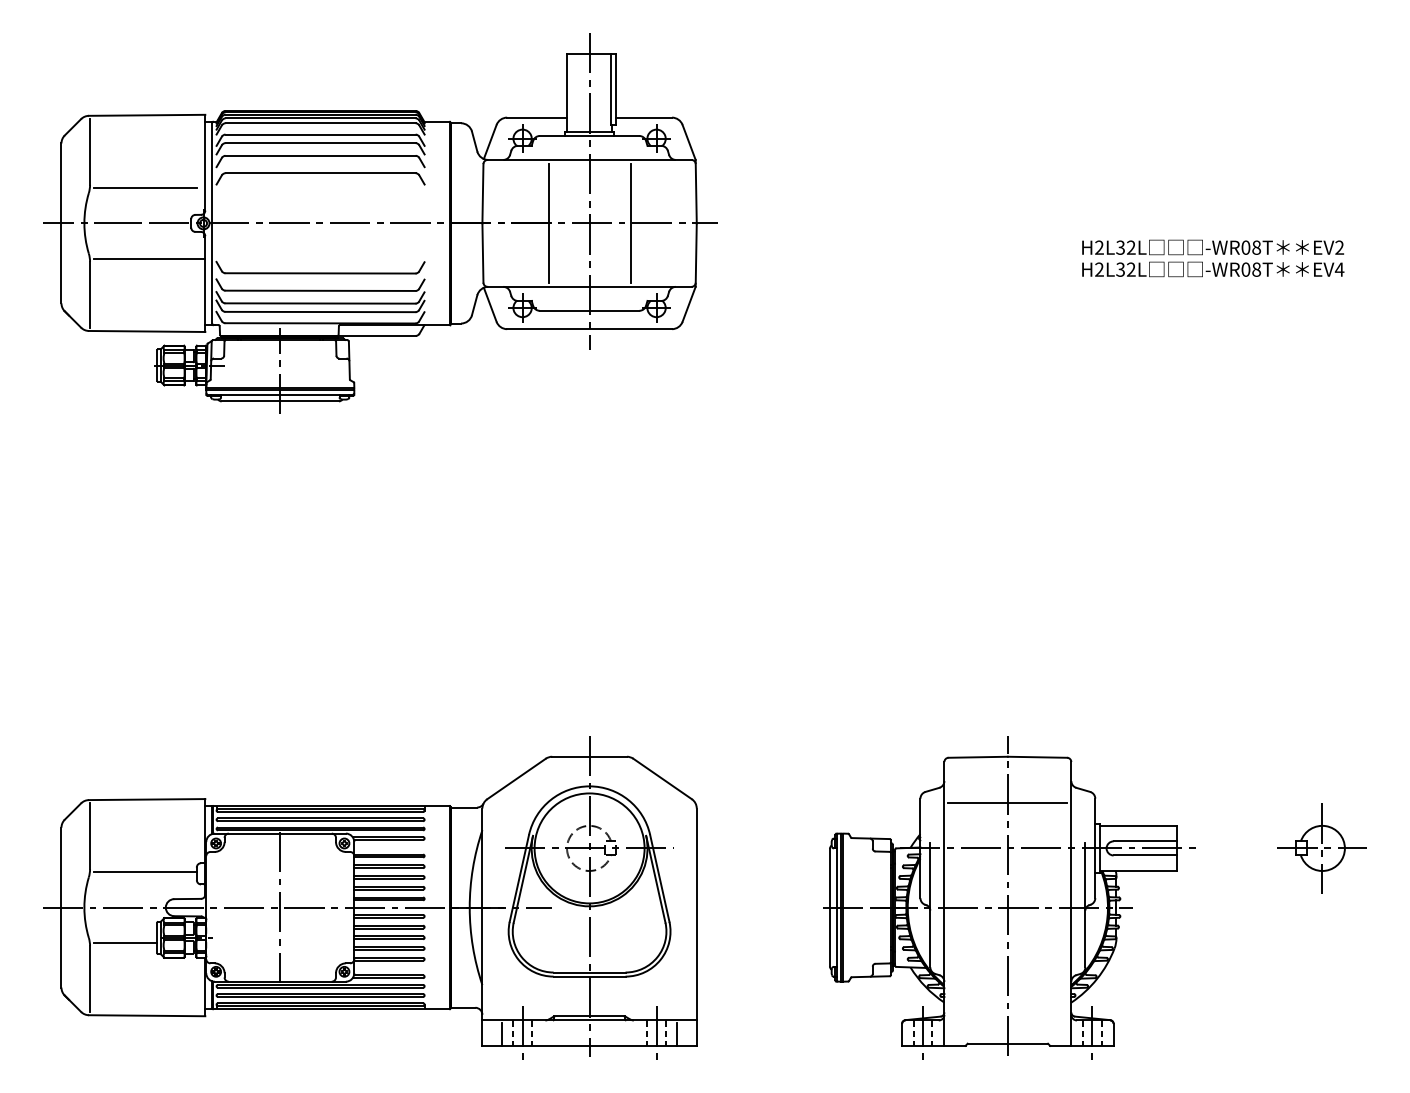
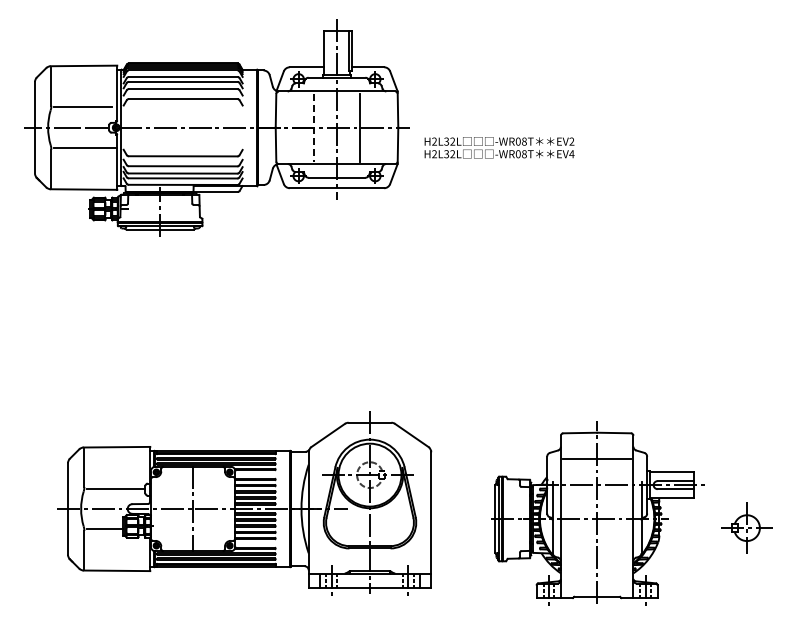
line: (548, 222) -> (313, 127), solid -> dashed
text: (1213, 257) -> (499, 147), moved
part: (1321, 847) -> (746, 527), moved
part: (370, 898) -> (244, 503), moved
part: (1008, 898) -> (597, 513), moved

